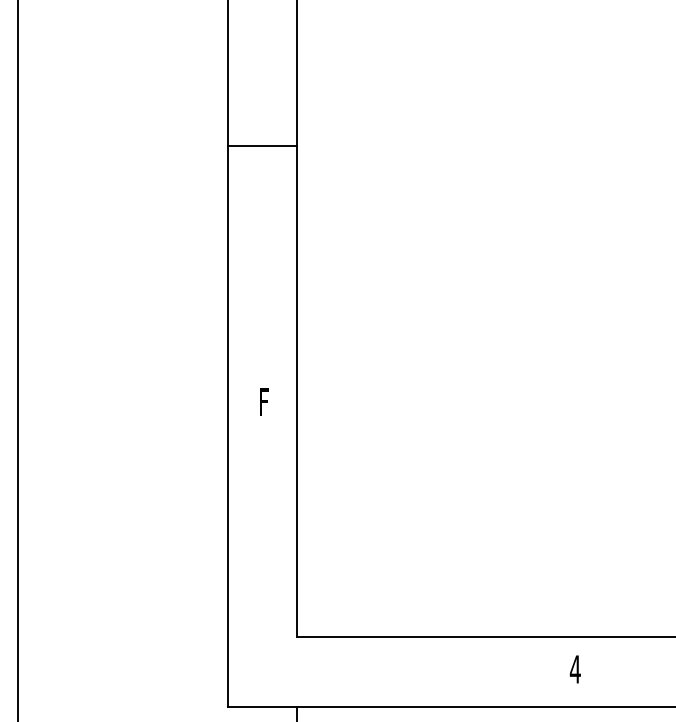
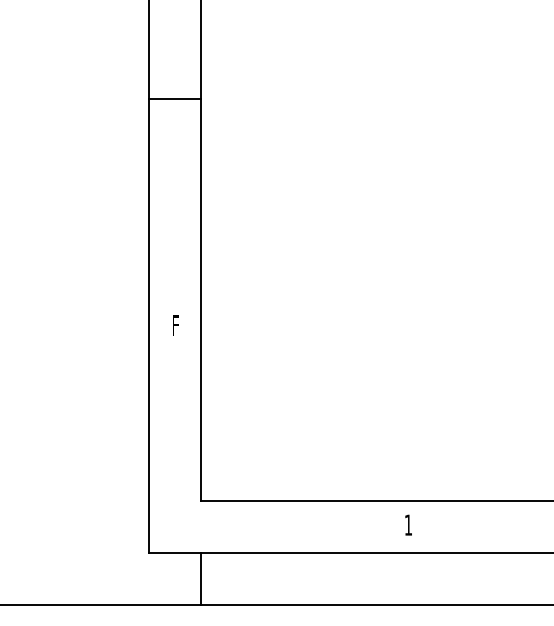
line: (261, 146) -> (174, 99), moved
text: (575, 668) -> (408, 524), 4 -> 1

